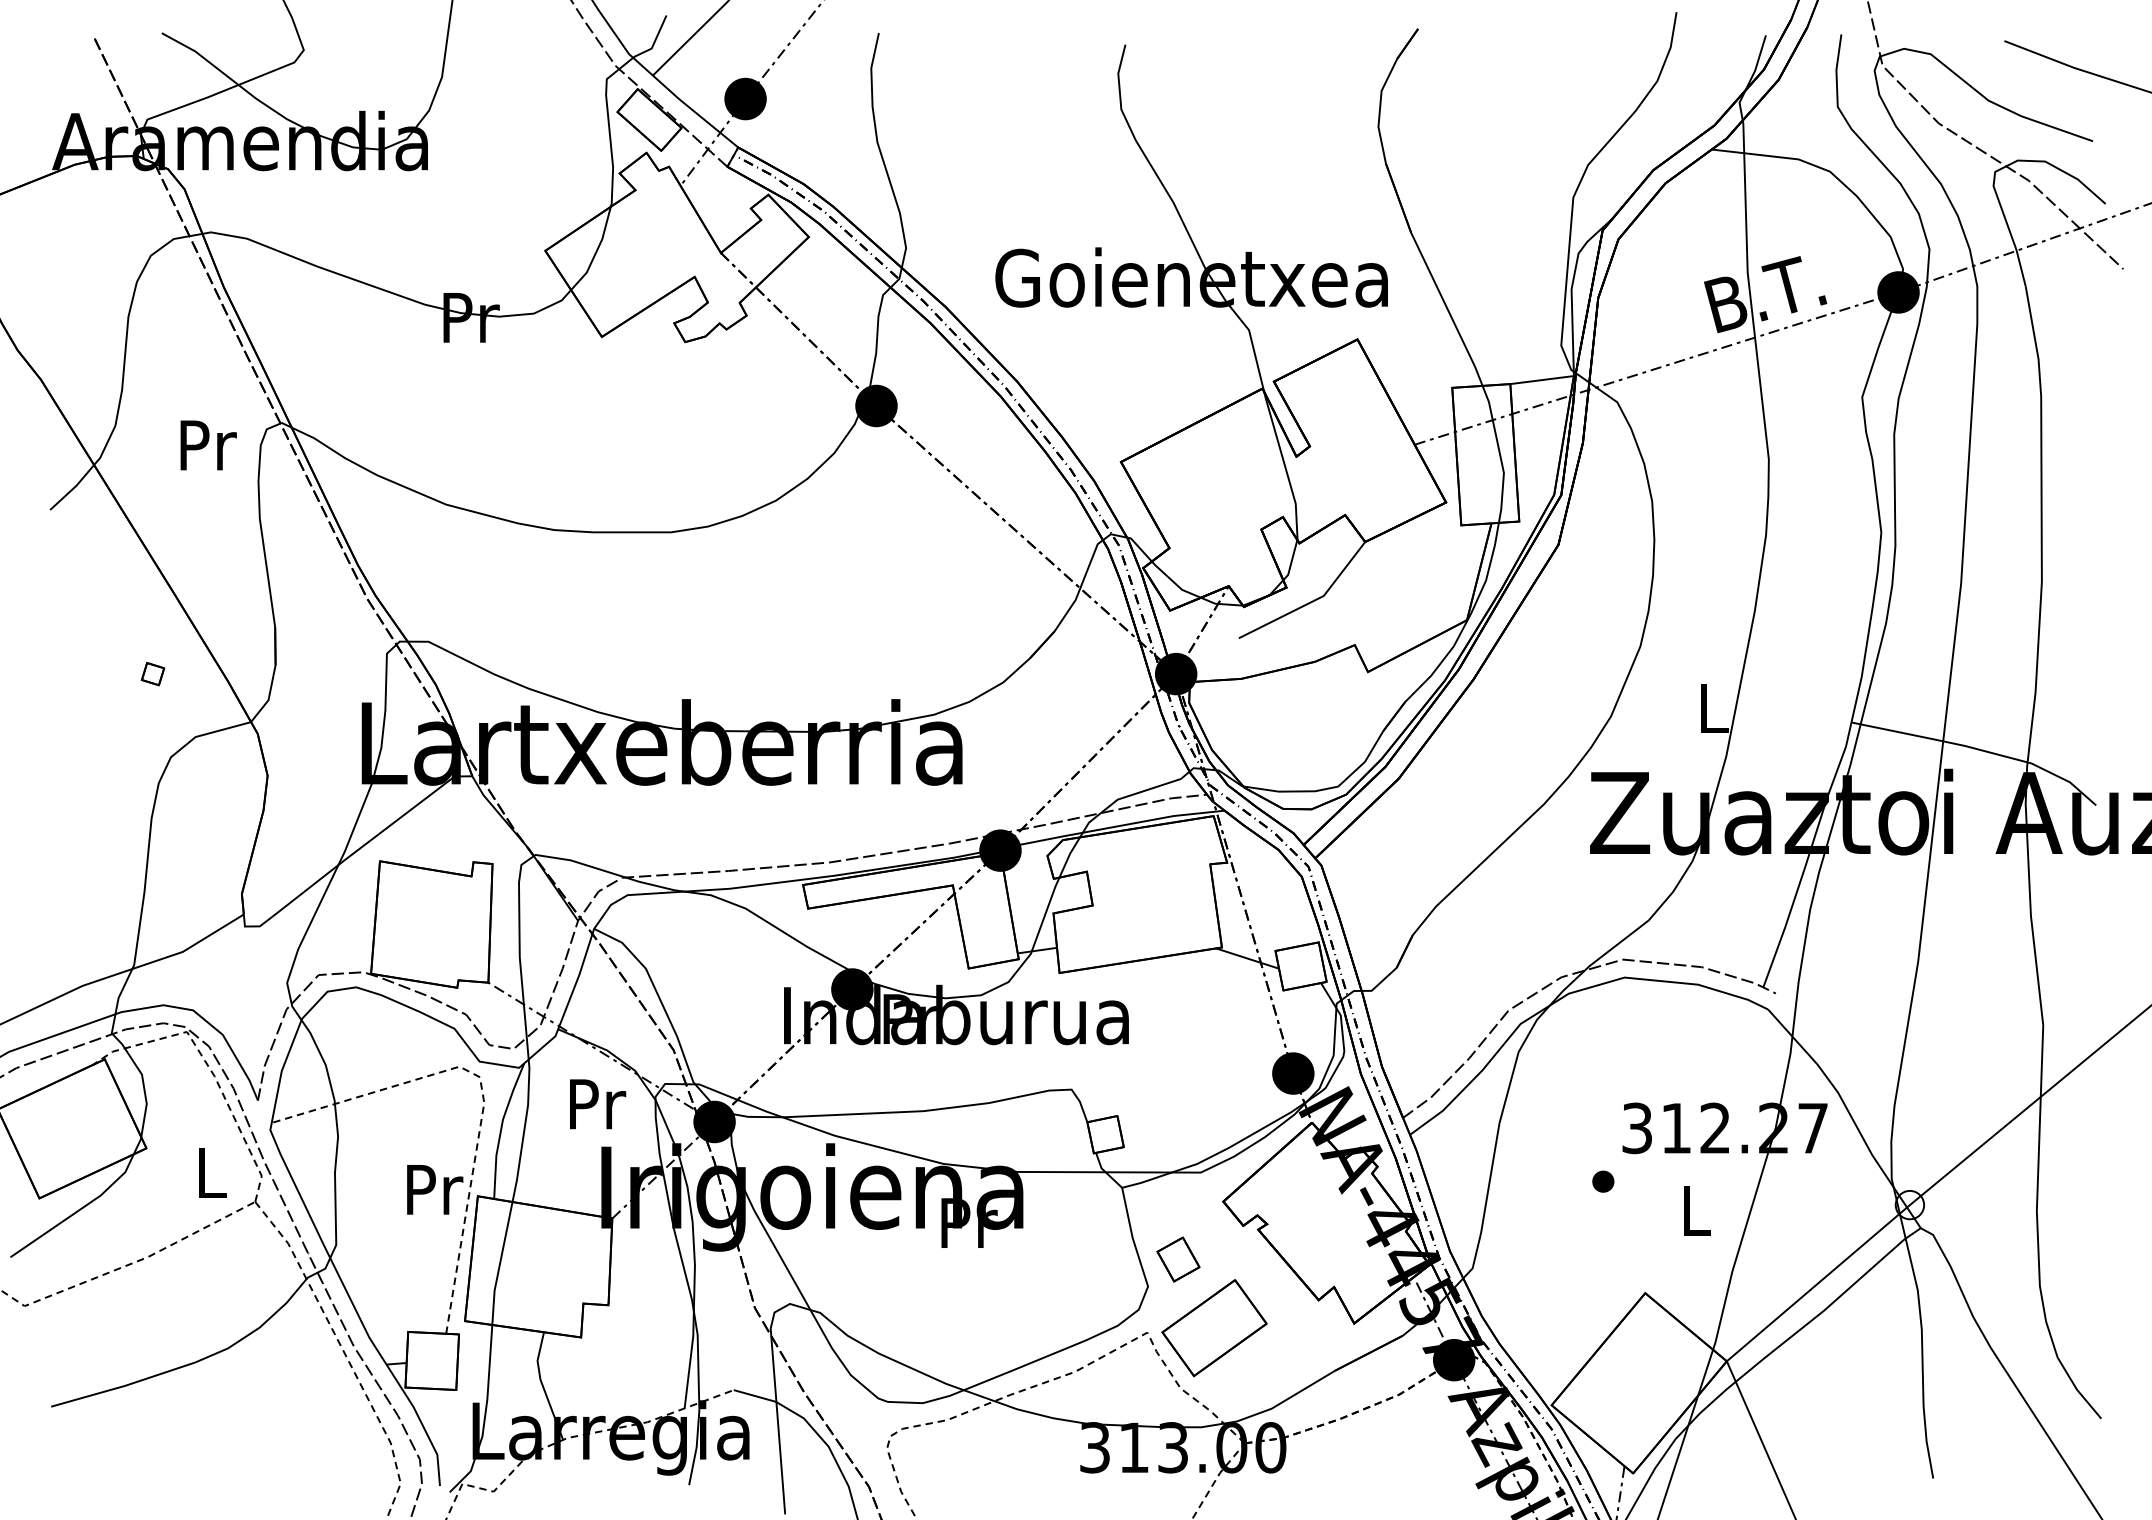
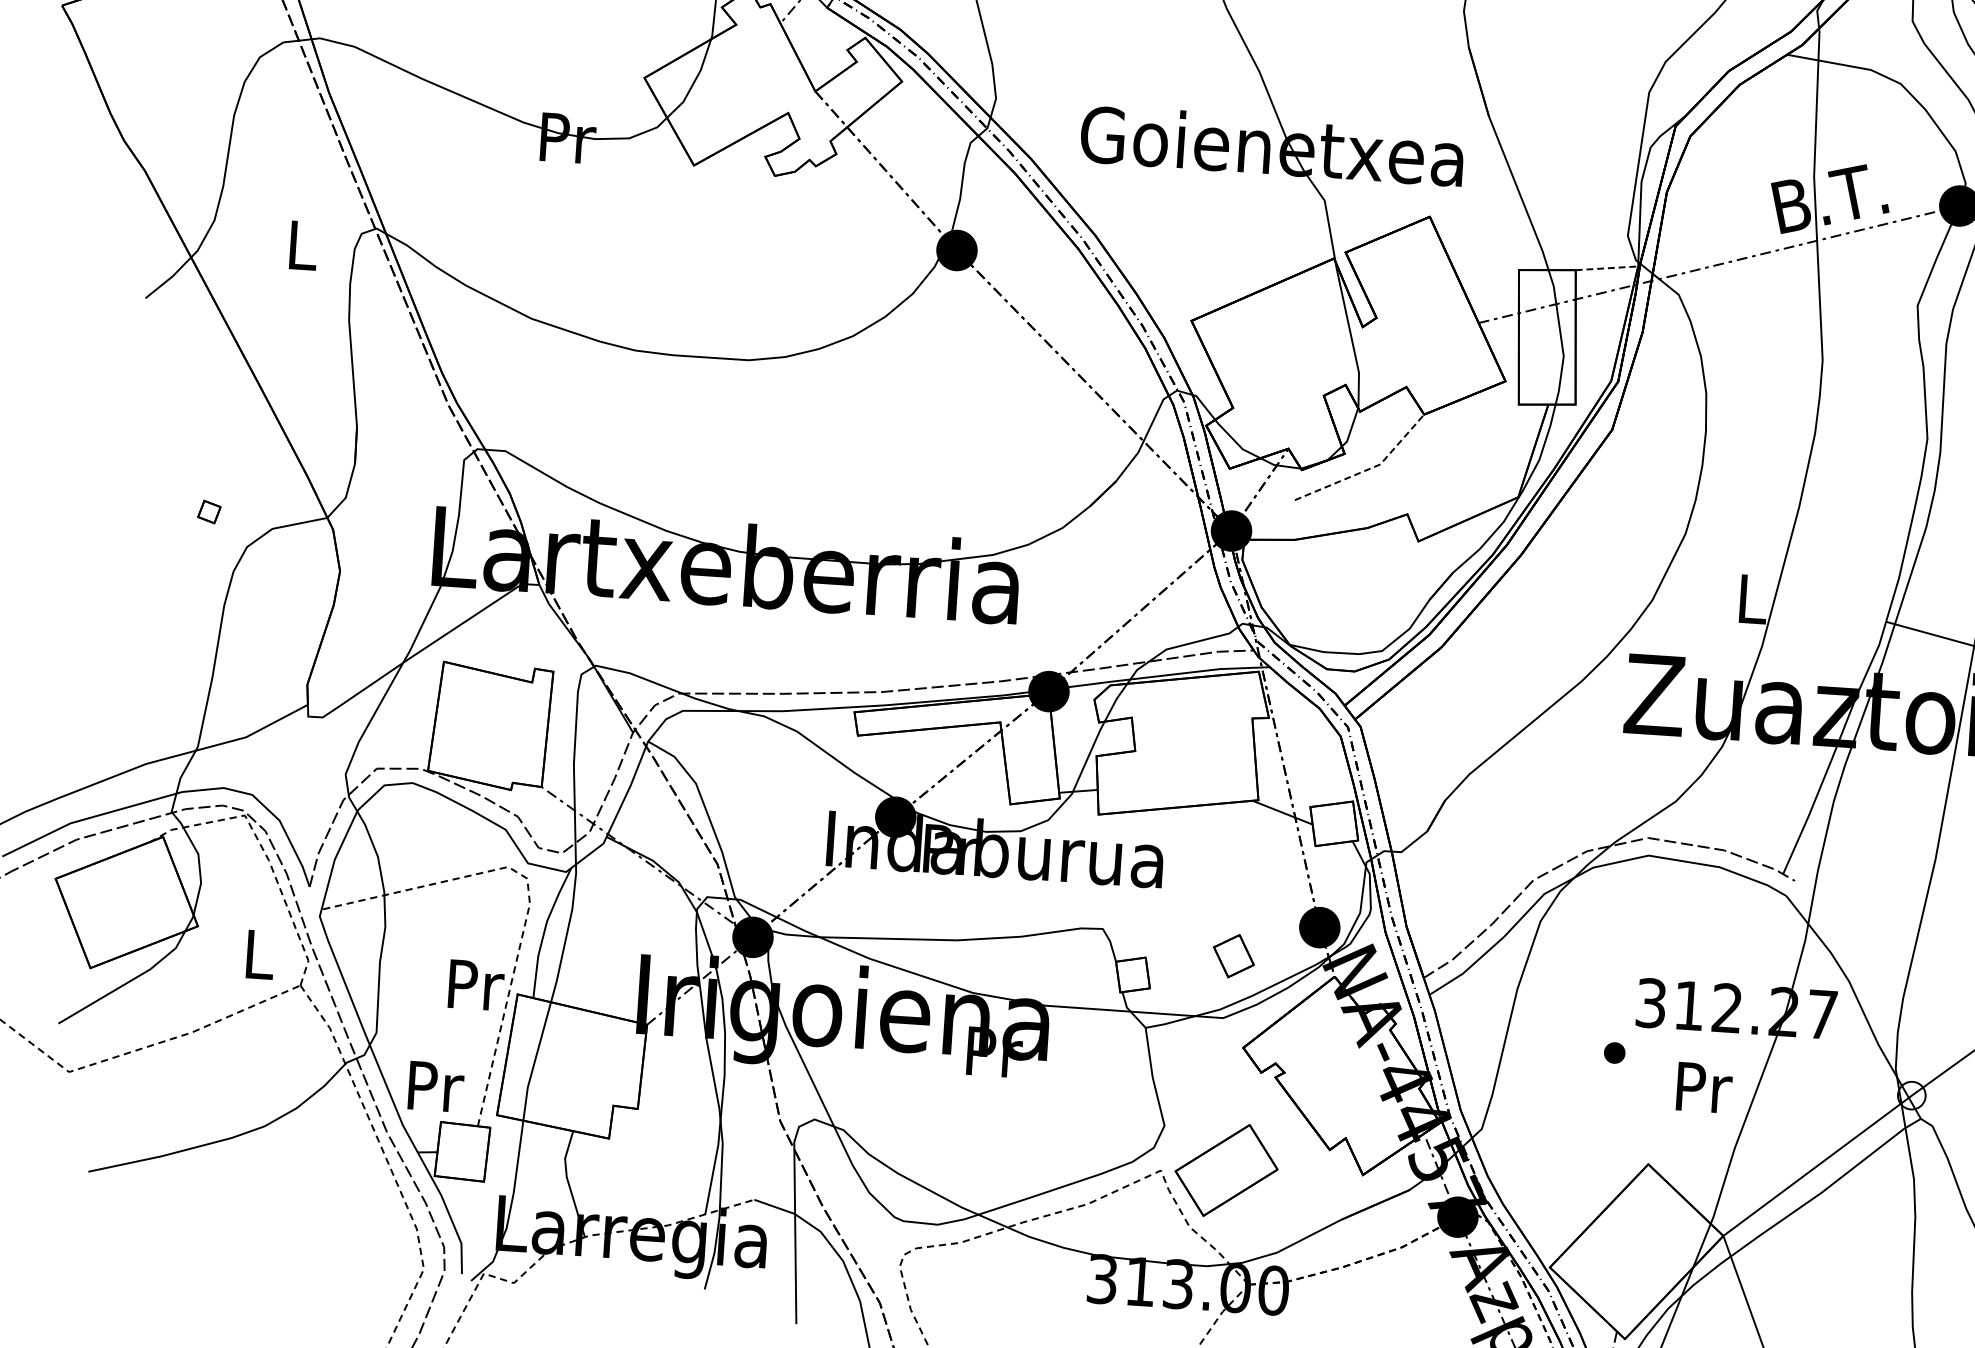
line: (1542, 380) -> (1607, 268), solid -> dashed
text: (208, 445) -> (303, 245), Pr -> L
line: (1313, 601) -> (1369, 469), solid -> dashed
part: (152, 674) -> (208, 512), moved
text: (598, 1104) -> (436, 1087), moved
text: (1697, 1211) -> (1704, 1088), L -> Pr
part: (1178, 1259) -> (1233, 956), moved

